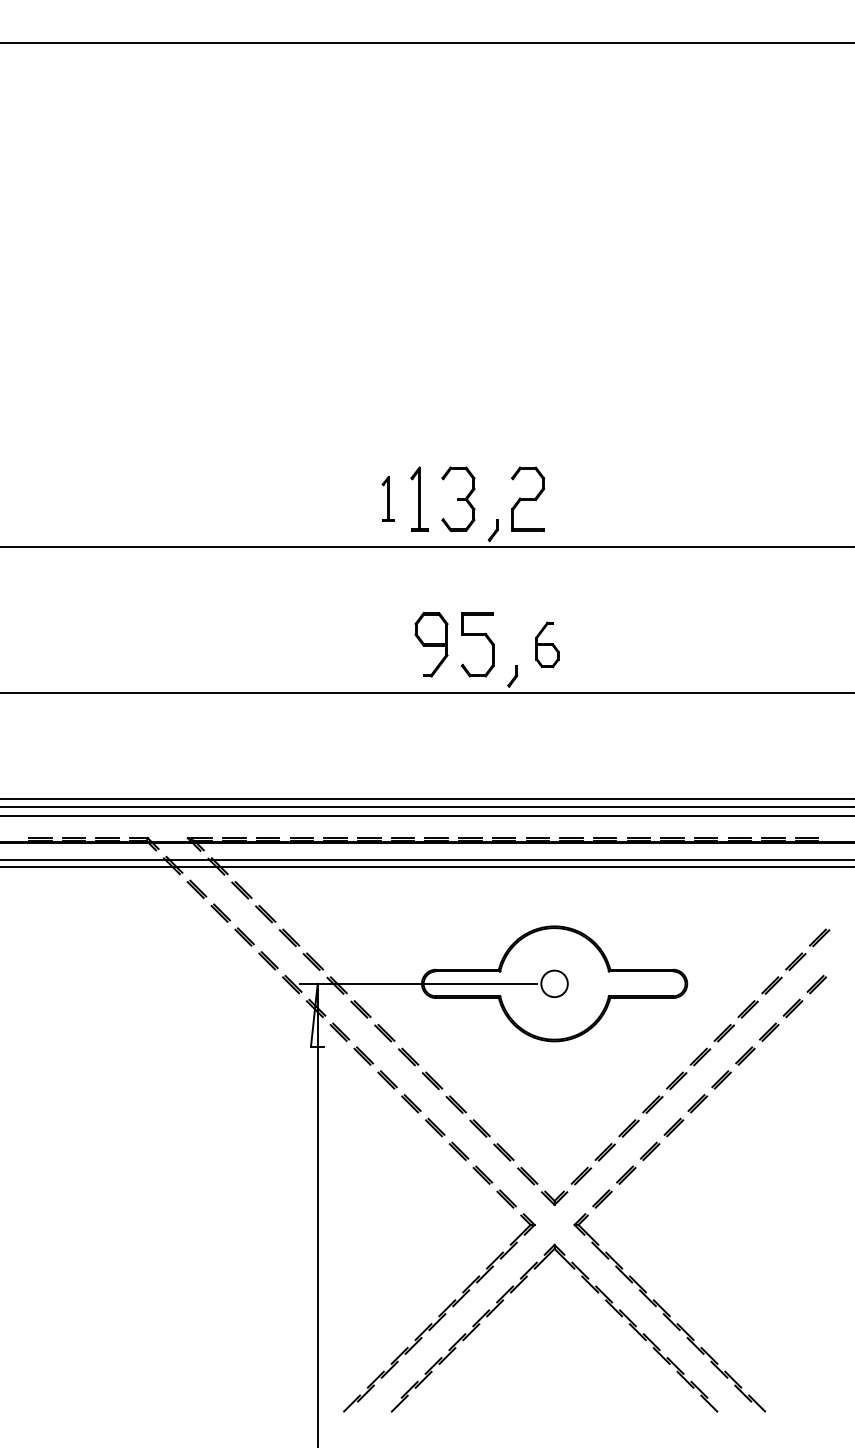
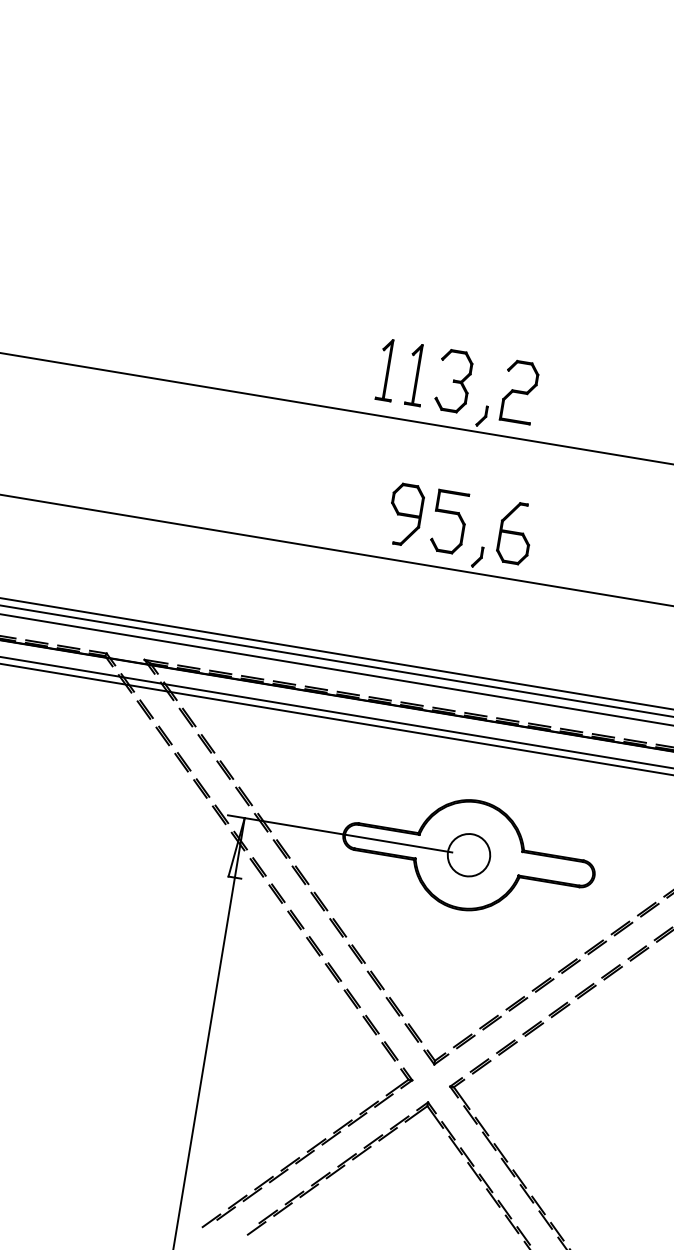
part: (388, 498) -> (387, 369), size x1.43
part: (547, 644) -> (515, 532), size x1.43
circle: (554, 983) -> (468, 854), size x1.67

